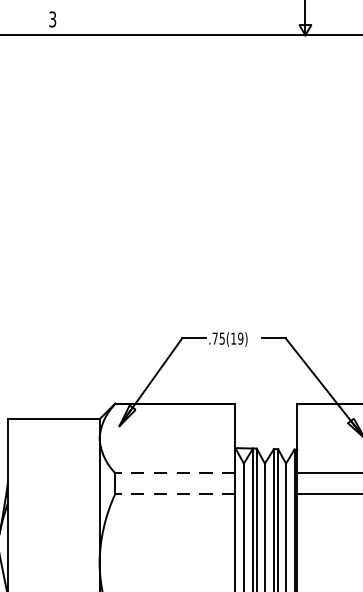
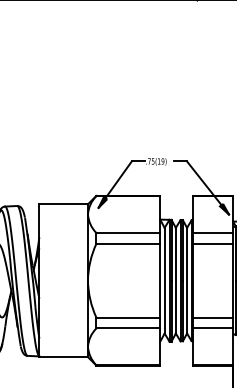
line: (175, 472) -> (128, 232), dashed -> solid
line: (175, 493) -> (128, 243), dashed -> solid

